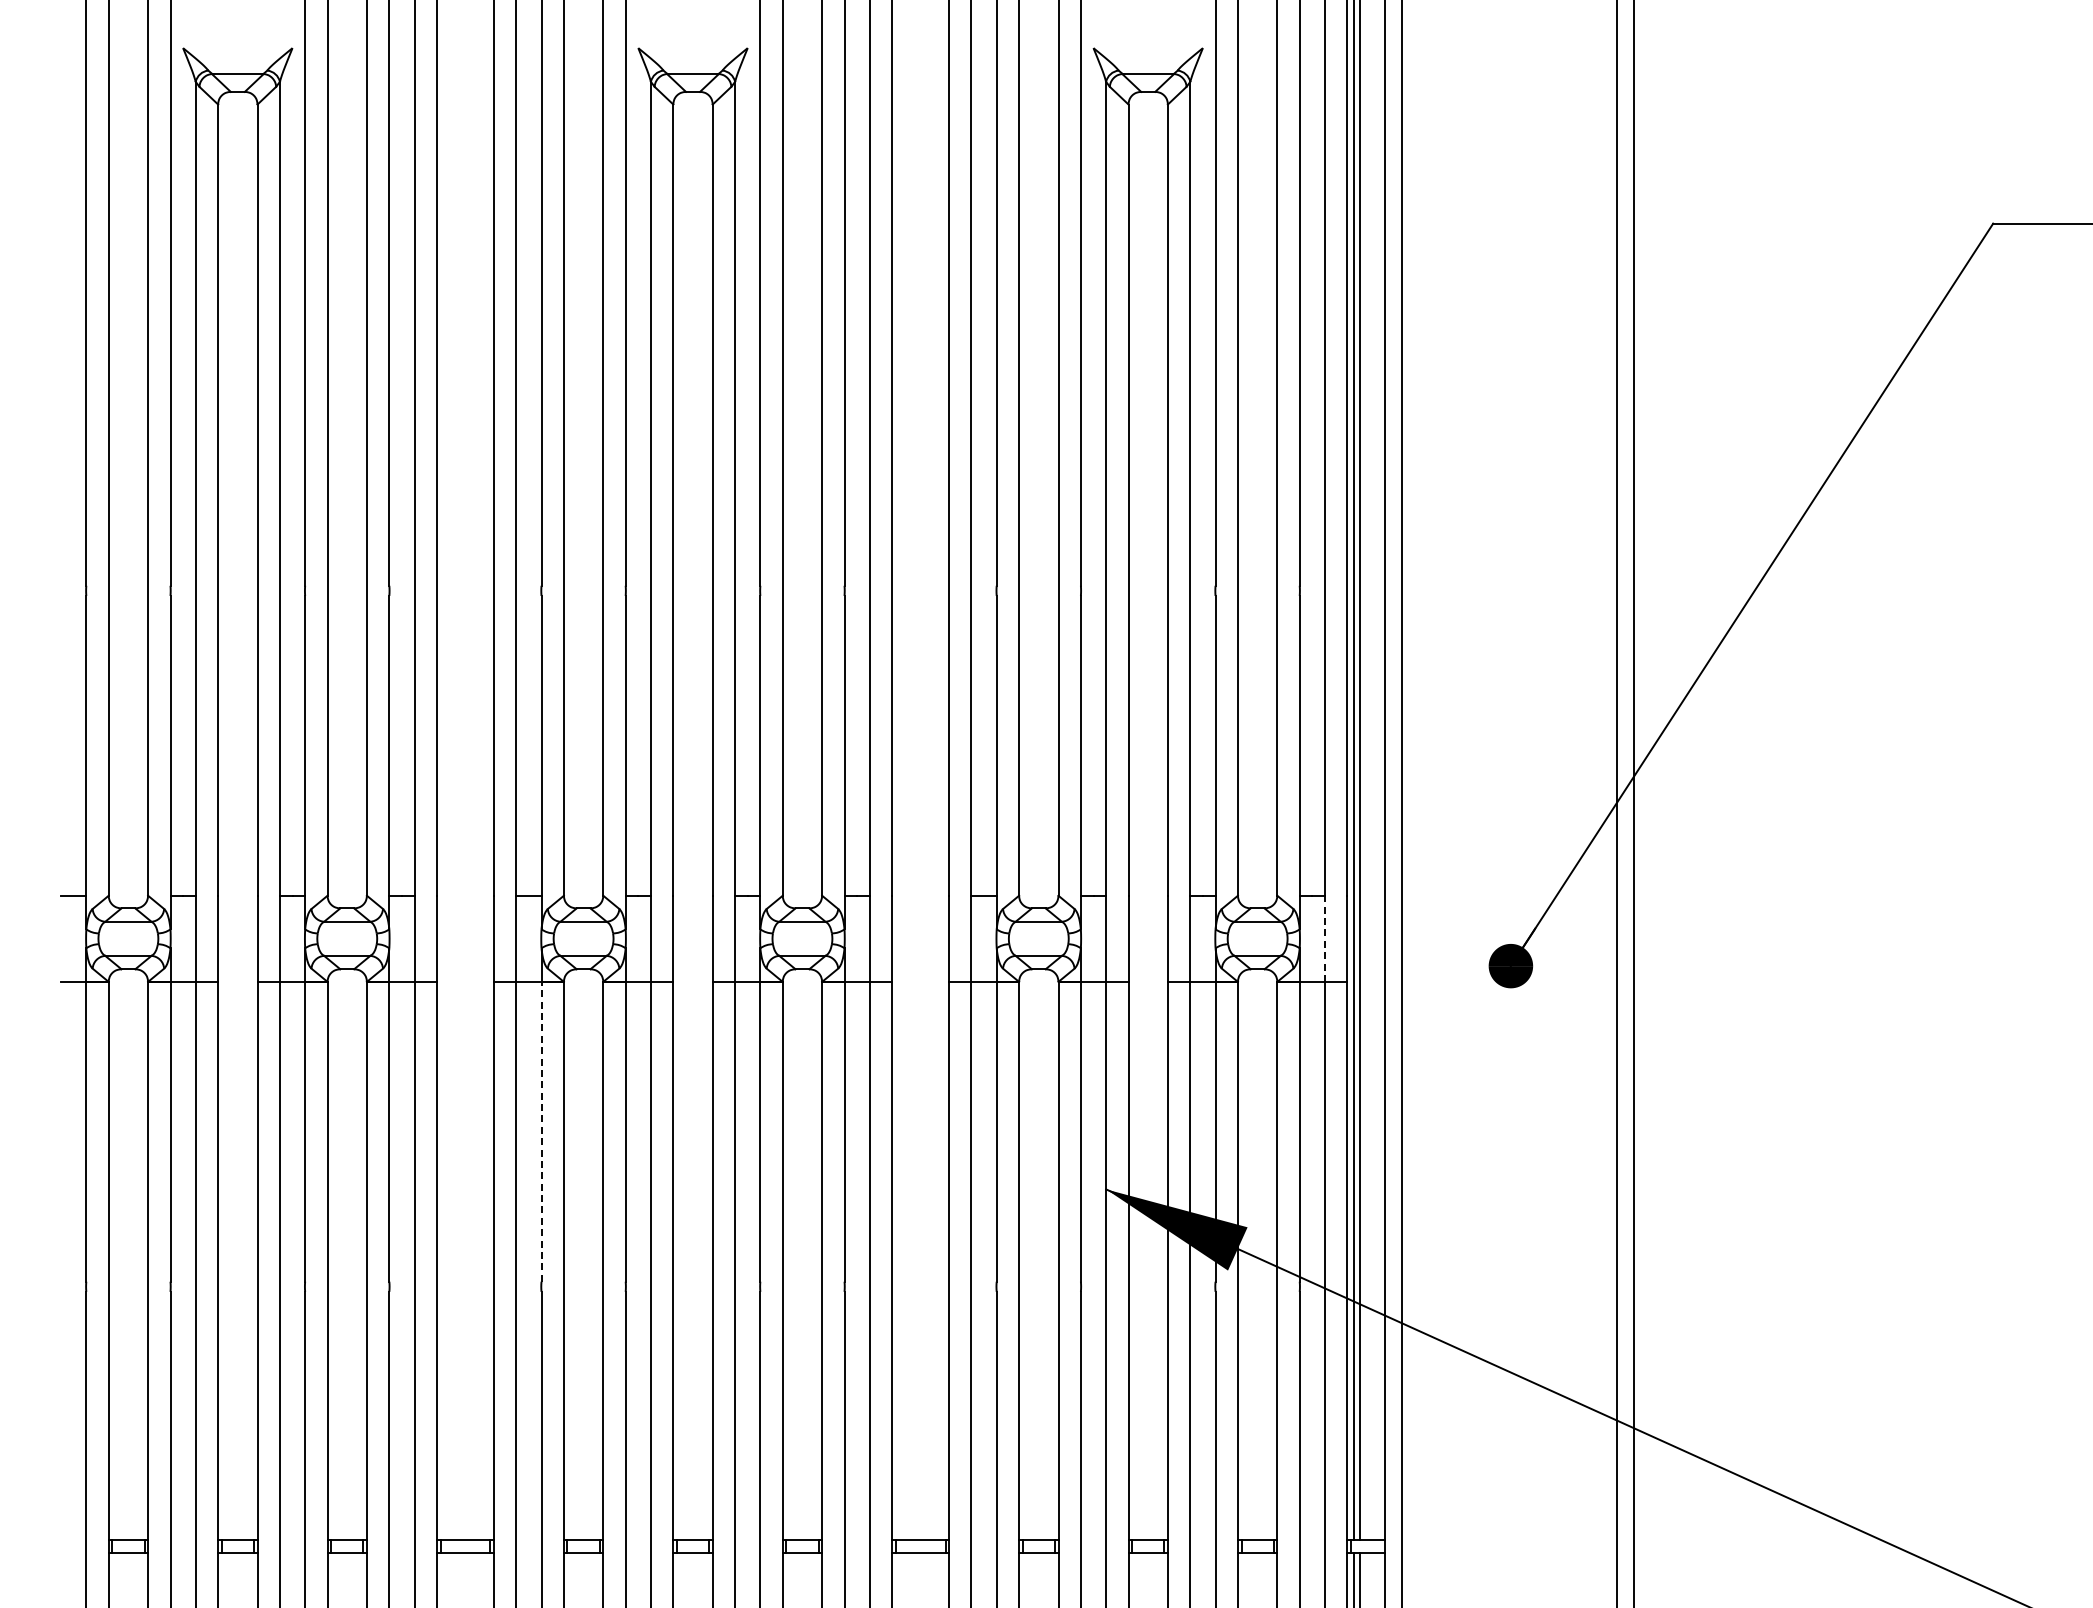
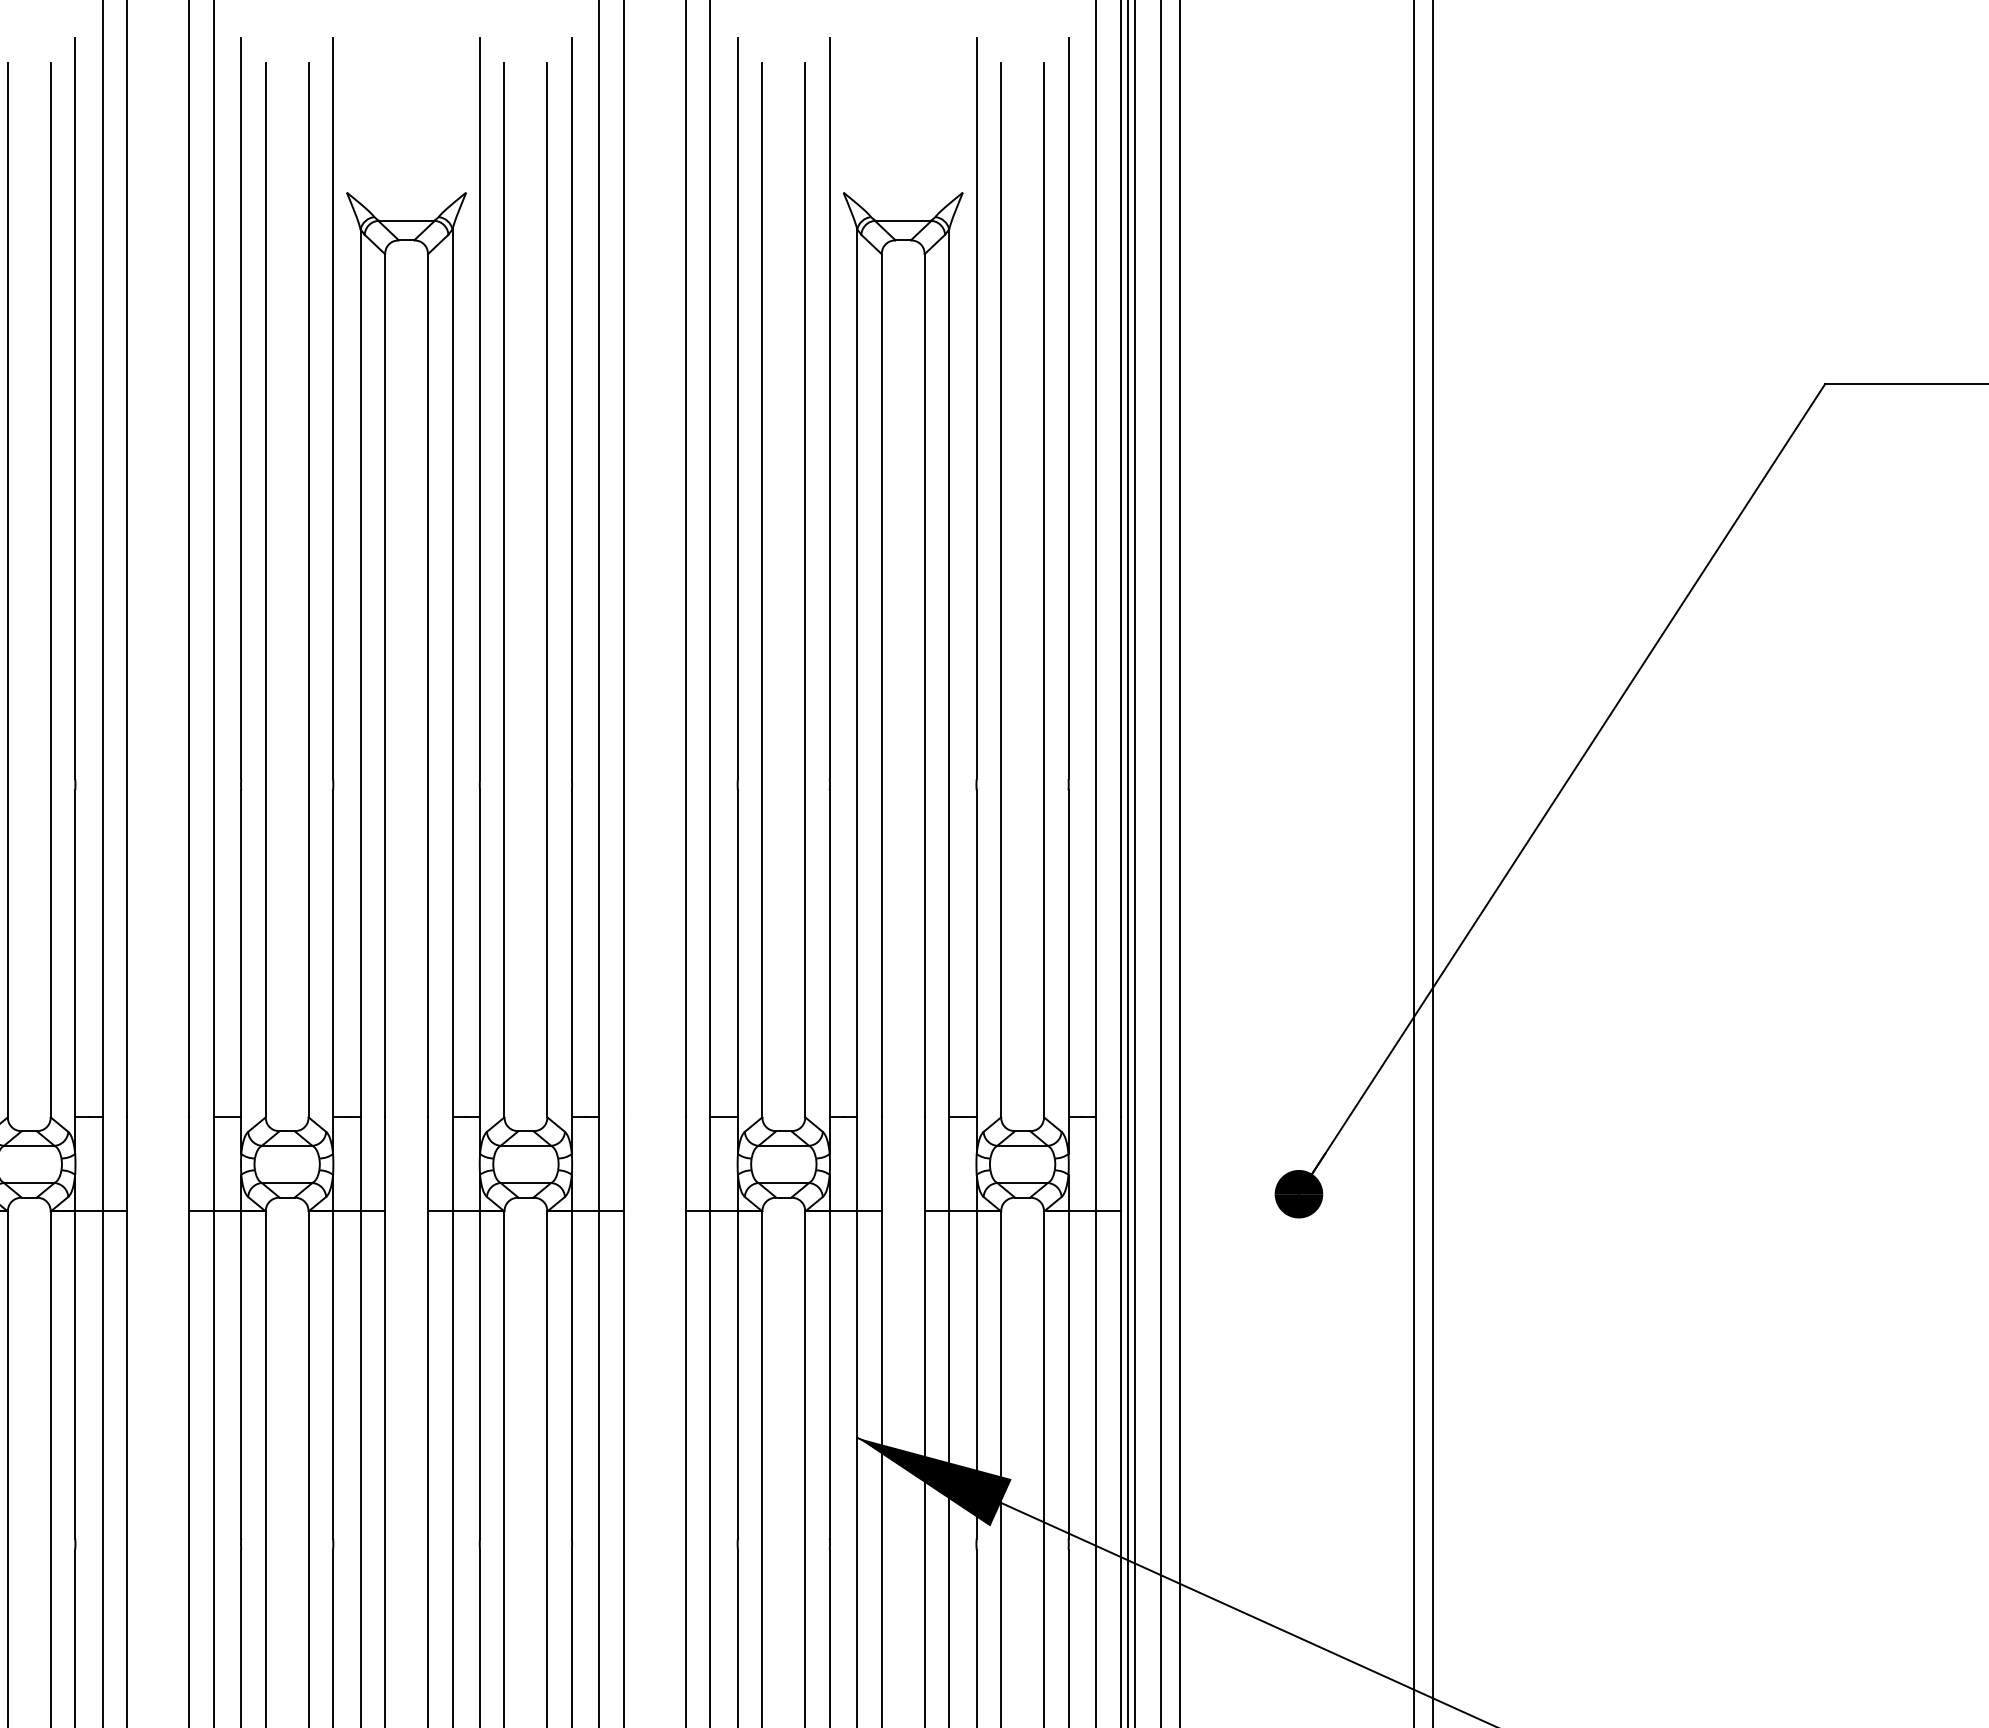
line: (1324, 938) -> (1095, 1164), dashed -> solid
line: (541, 1131) -> (241, 1374), dashed -> solid

